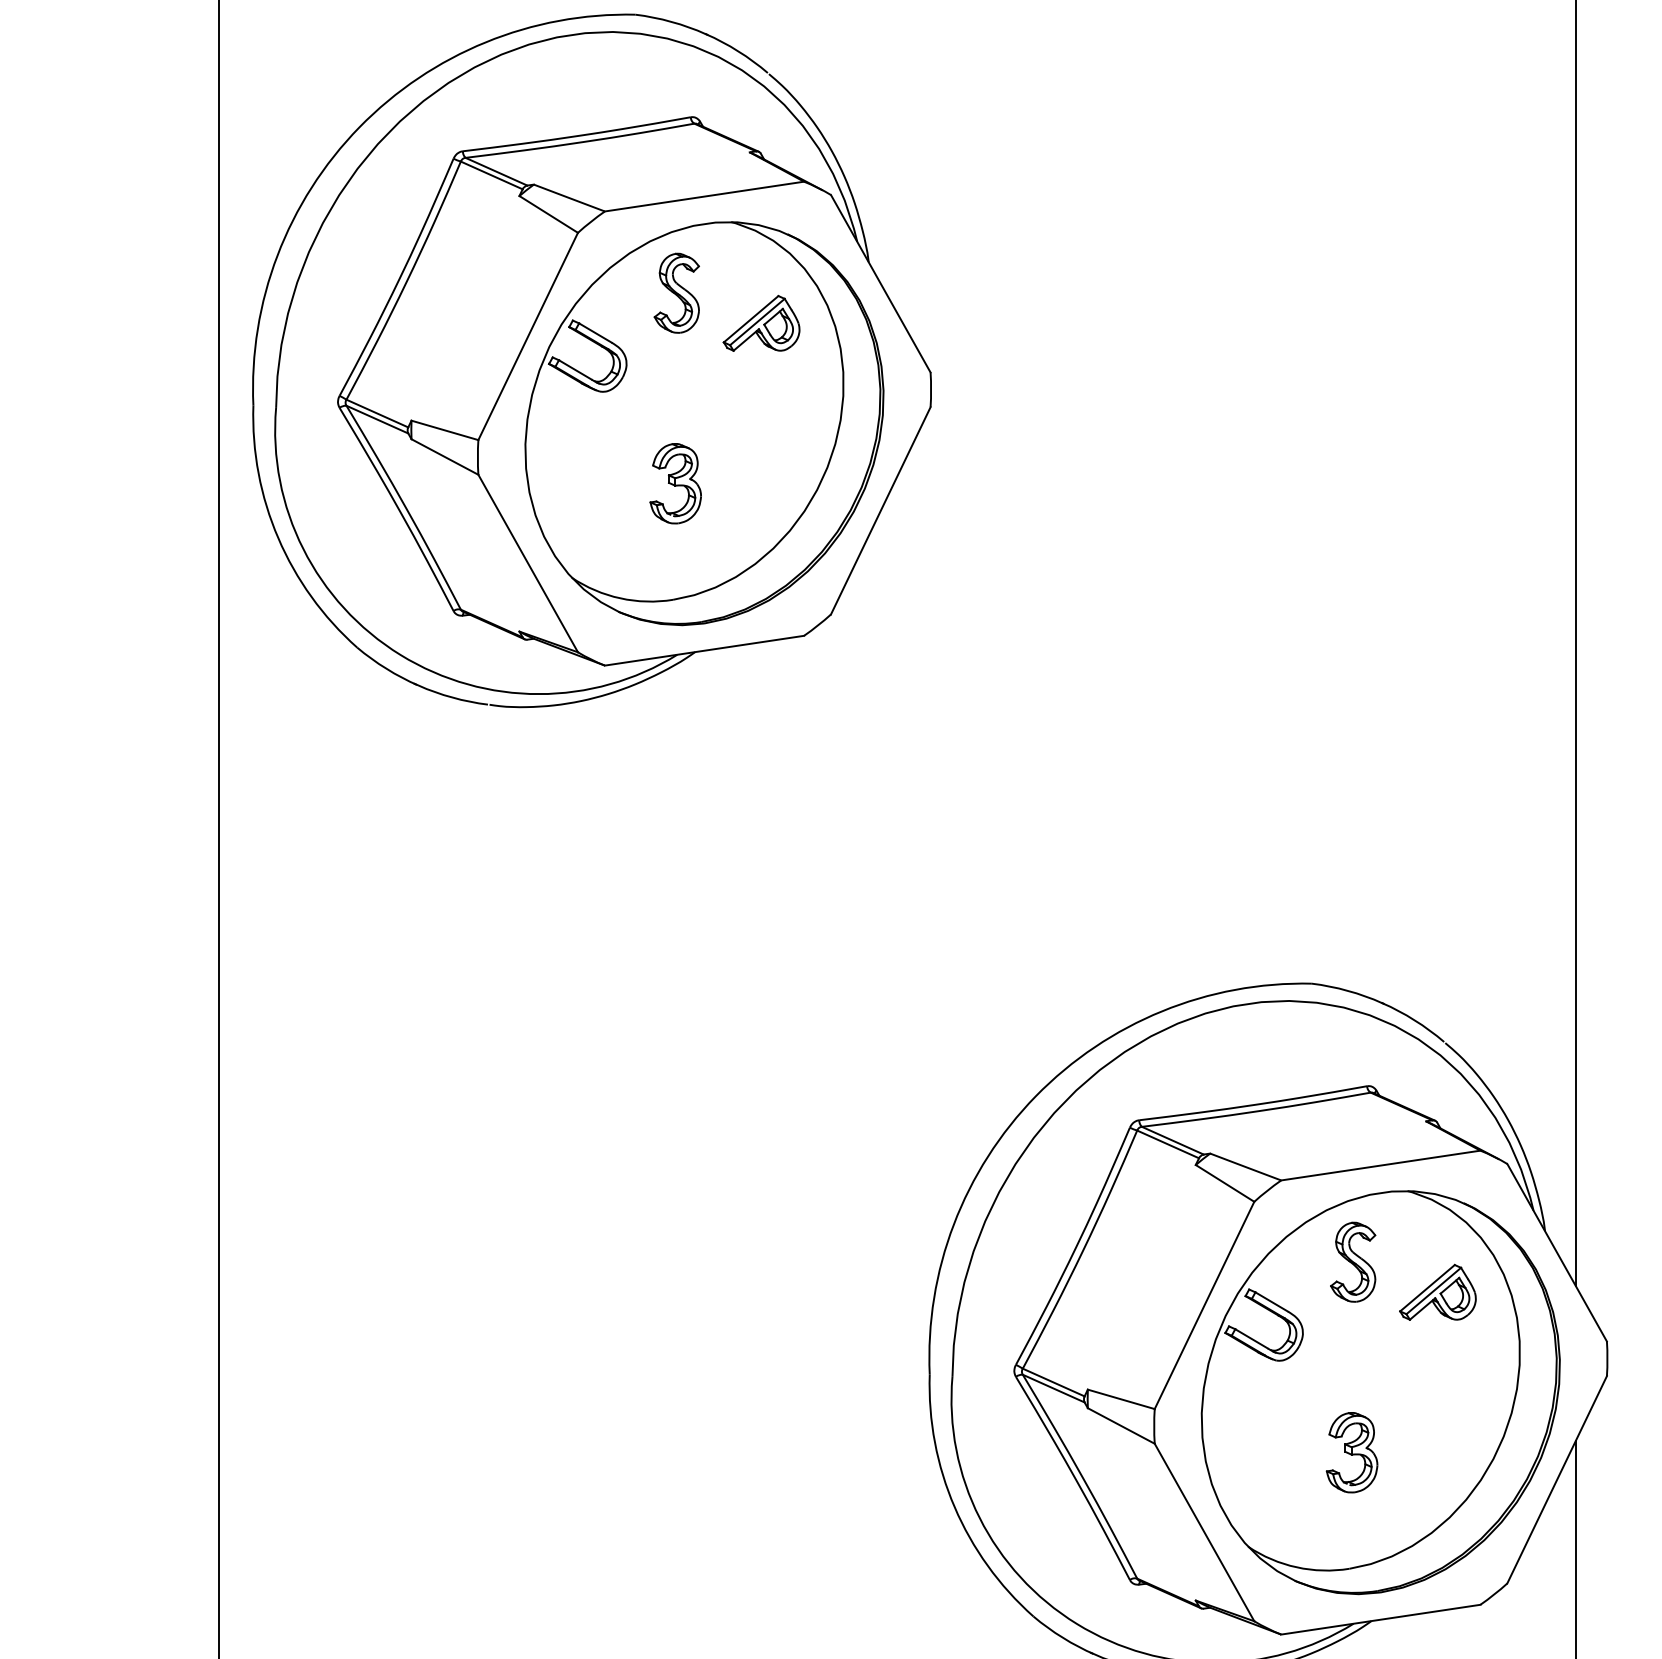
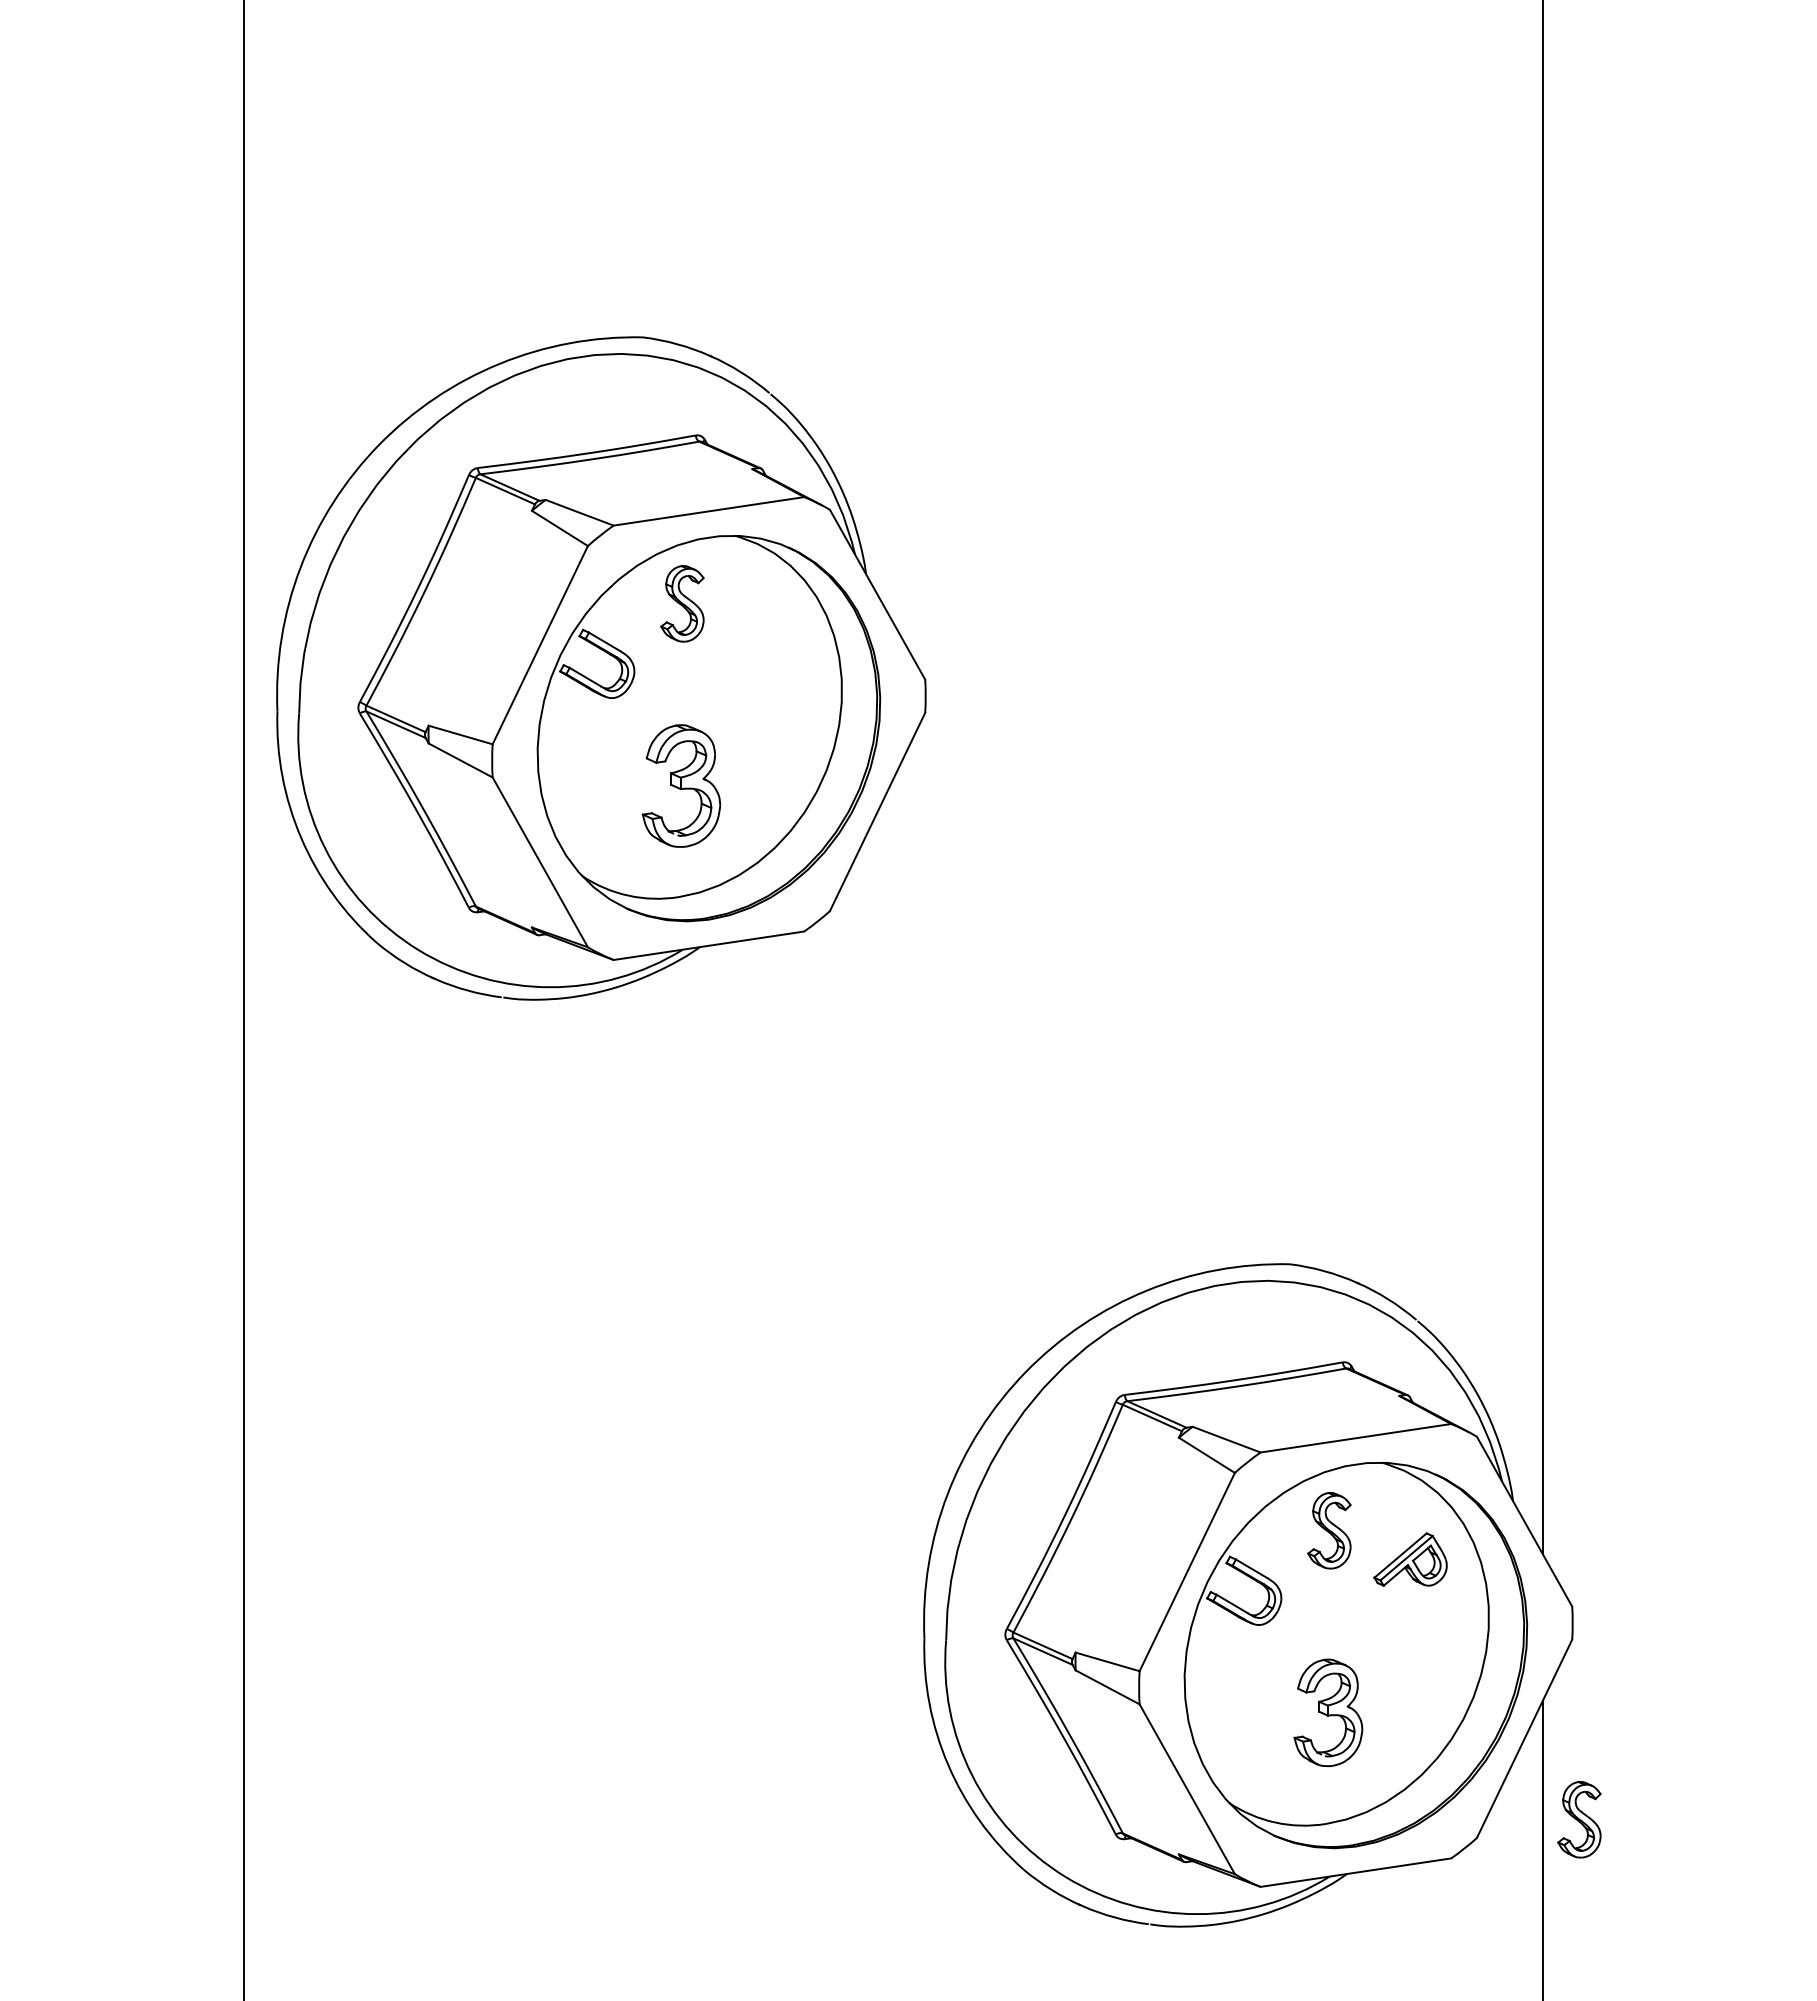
part: (761, 323) -> (763, 632), removed
part: (675, 483) -> (681, 785), size x1.6
part: (1352, 1452) -> (1328, 1712), size x1.4
part: (1614, 1564) -> (1579, 1819), added

